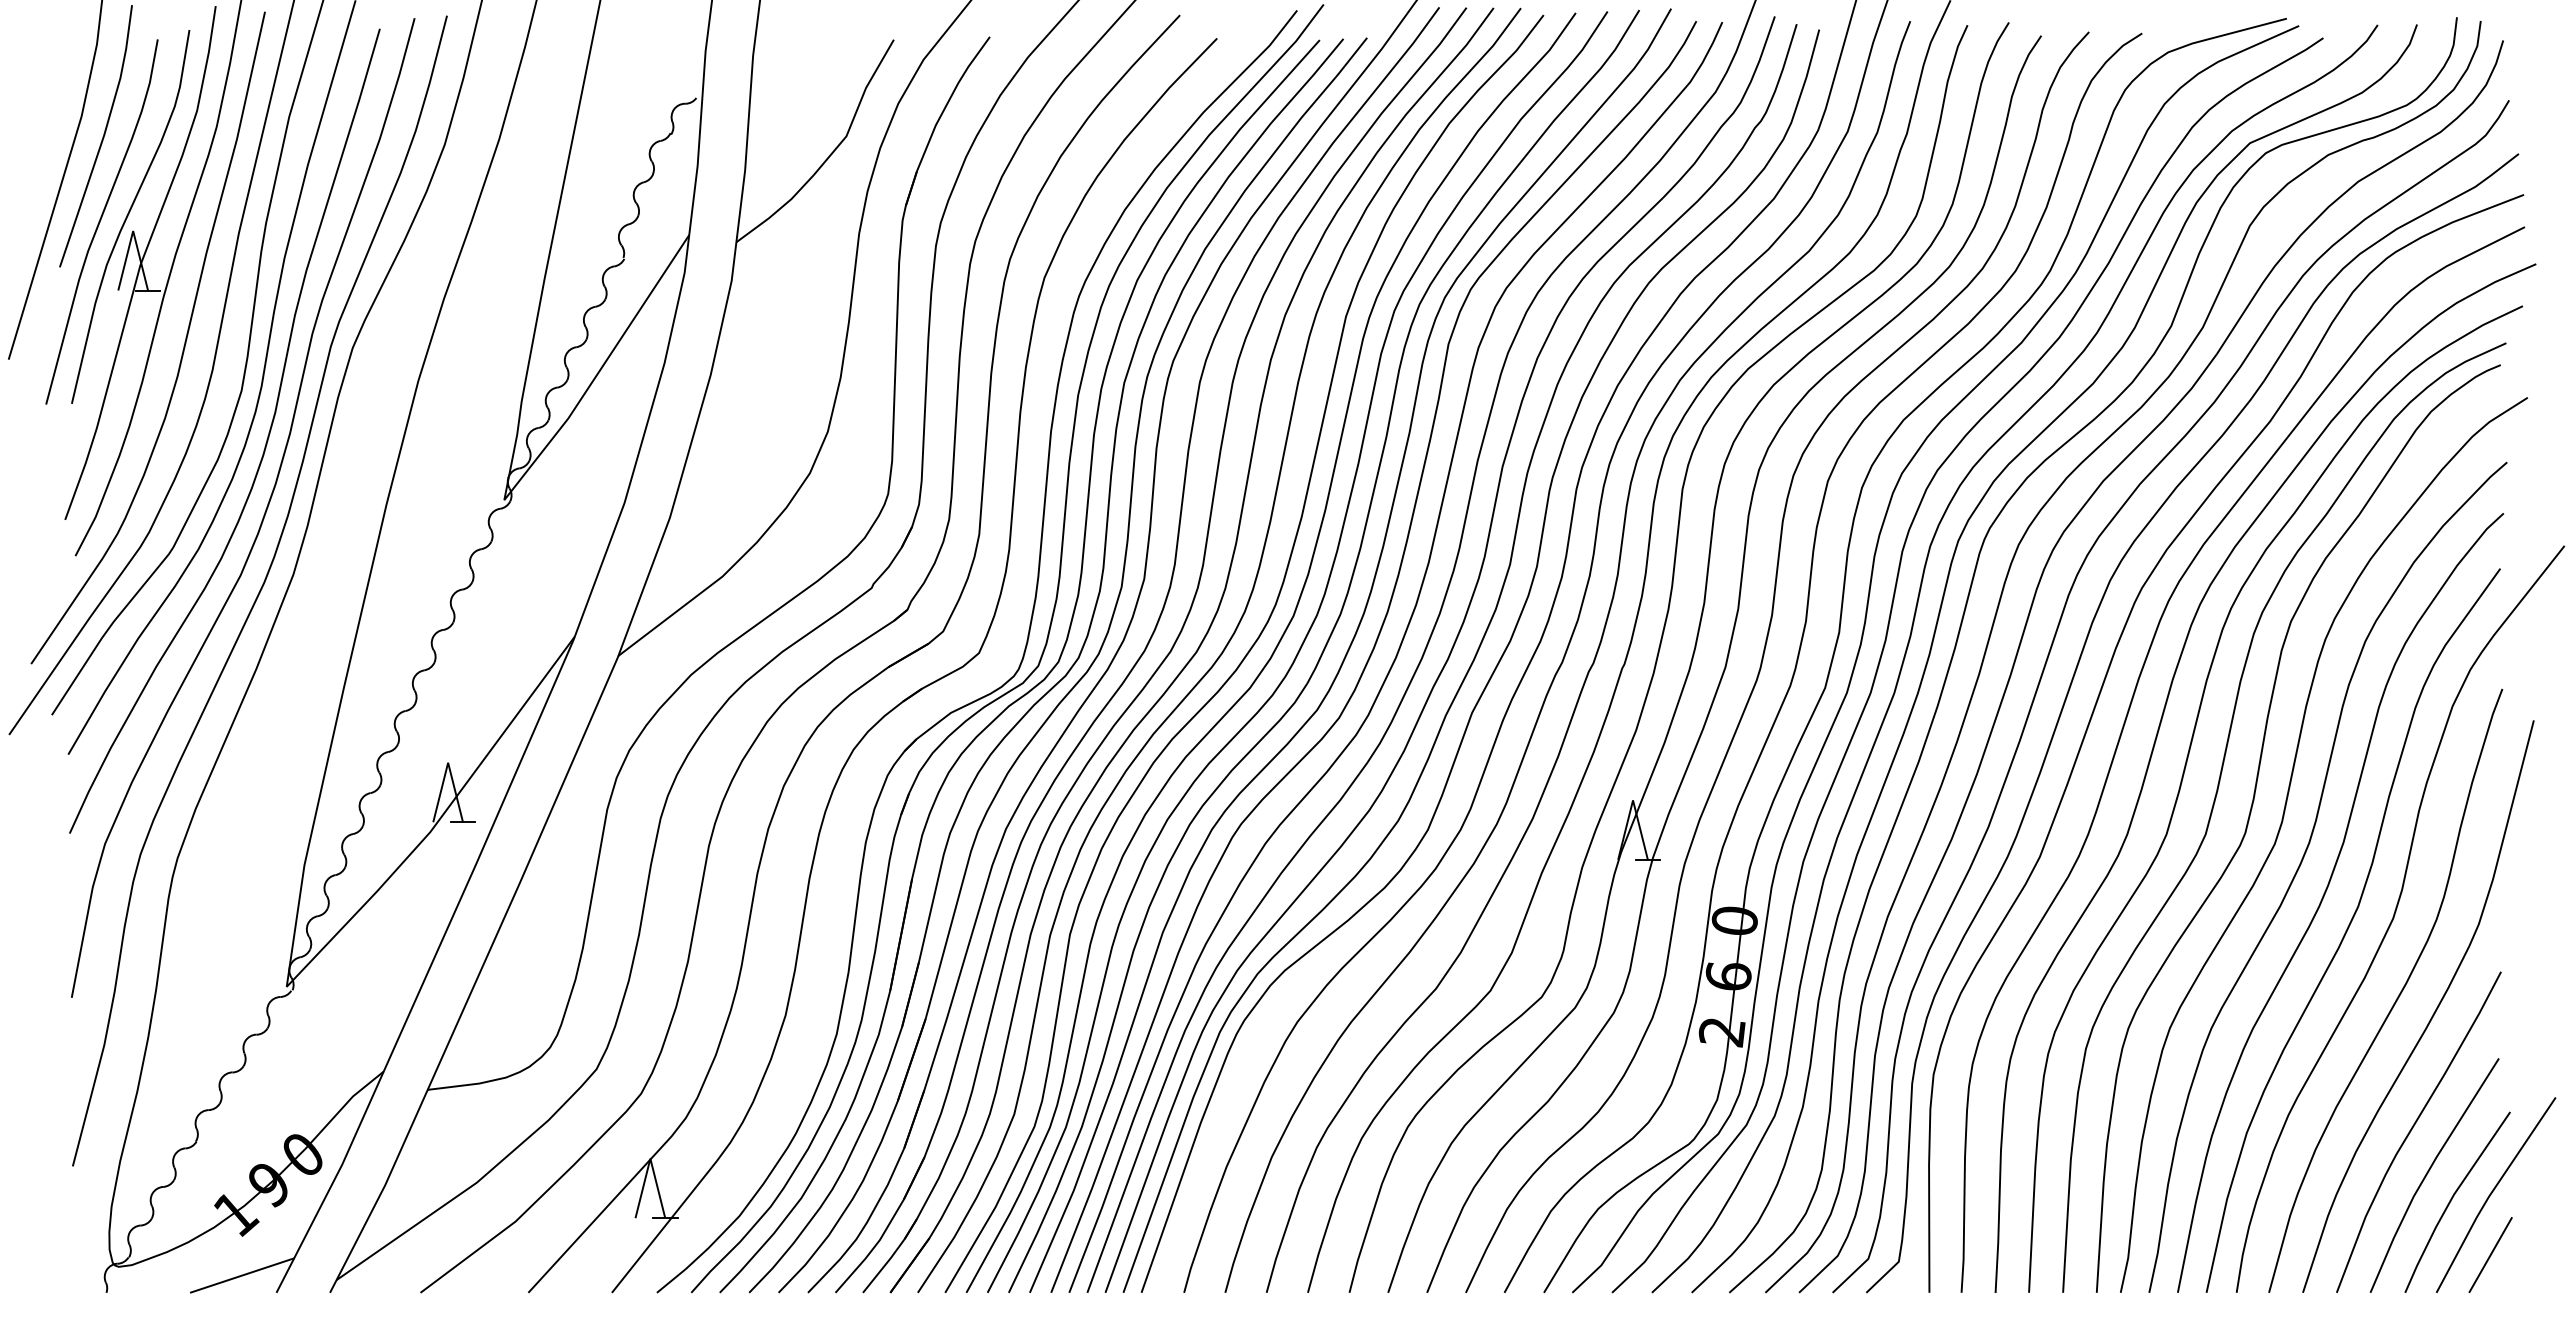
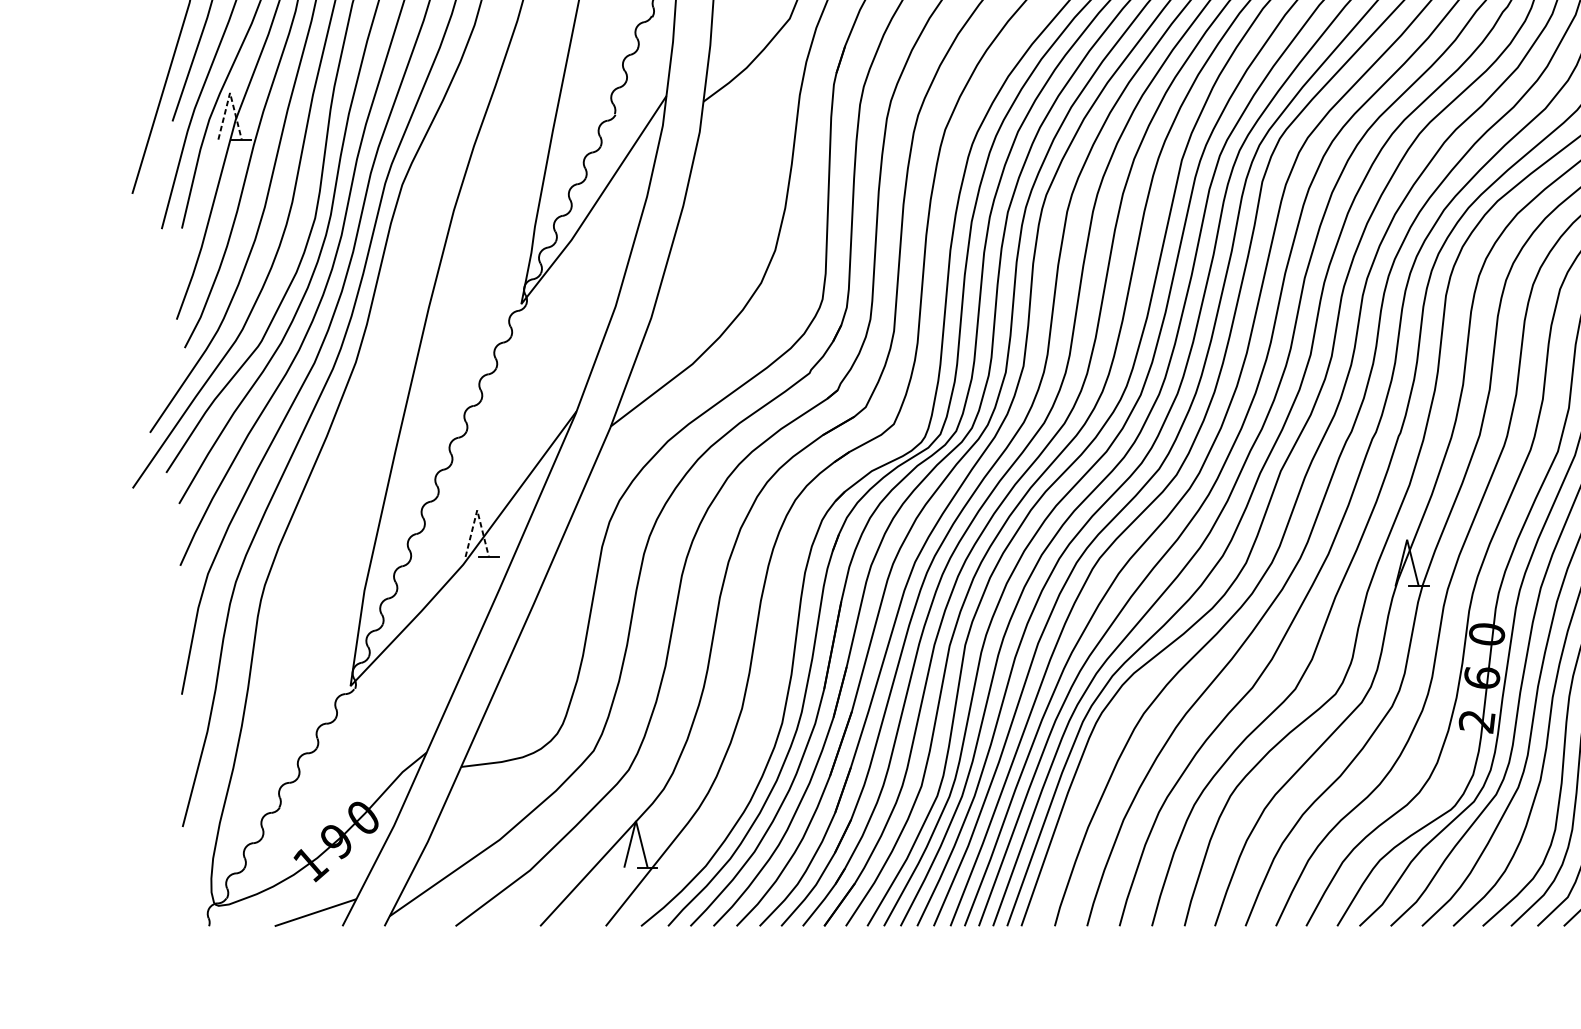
line: (133, 231) -> (230, 93), solid -> dashed
line: (448, 762) -> (477, 510), solid -> dashed

